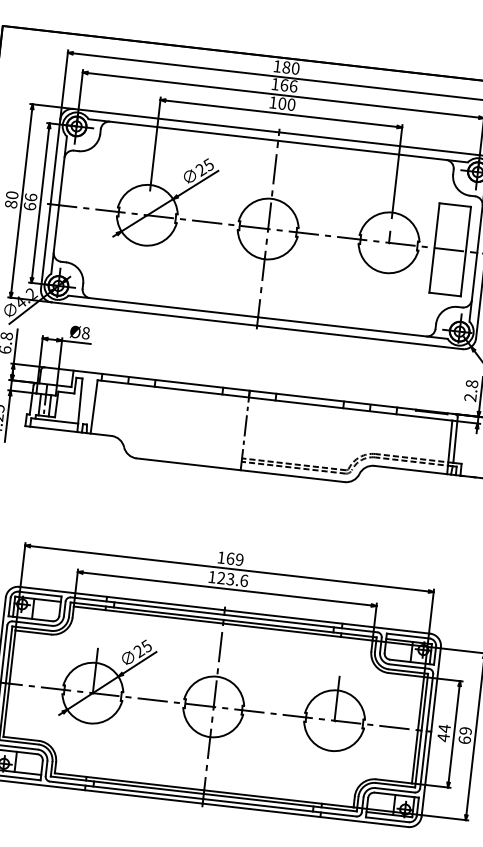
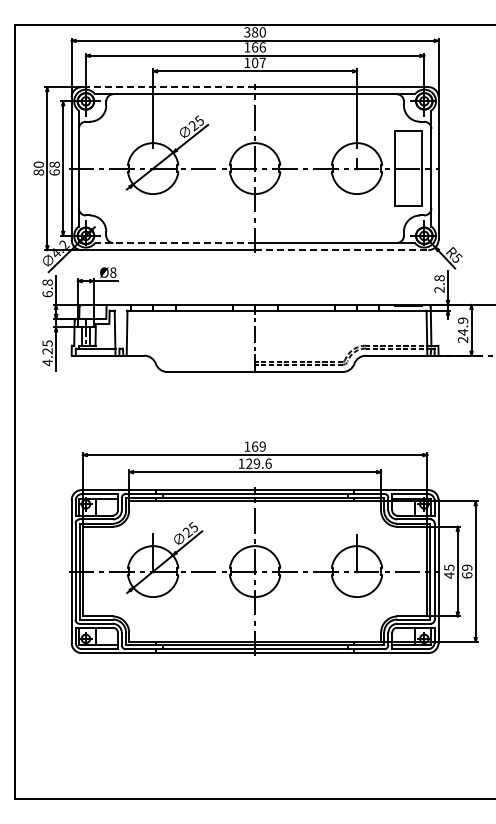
text: (277, 66) -> (247, 32), 180 -> 380
text: (291, 104) -> (262, 62), 100 -> 107
line: (176, 121) -> (168, 87), solid -> dashed
text: (30, 197) -> (54, 164), 66 -> 68
line: (163, 307) -> (175, 243), solid -> dashed
line: (359, 337) -> (341, 250), solid -> dashed
text: (229, 578) -> (256, 463), 123.6 -> 129.6
text: (444, 728) -> (449, 567), 44 -> 45

